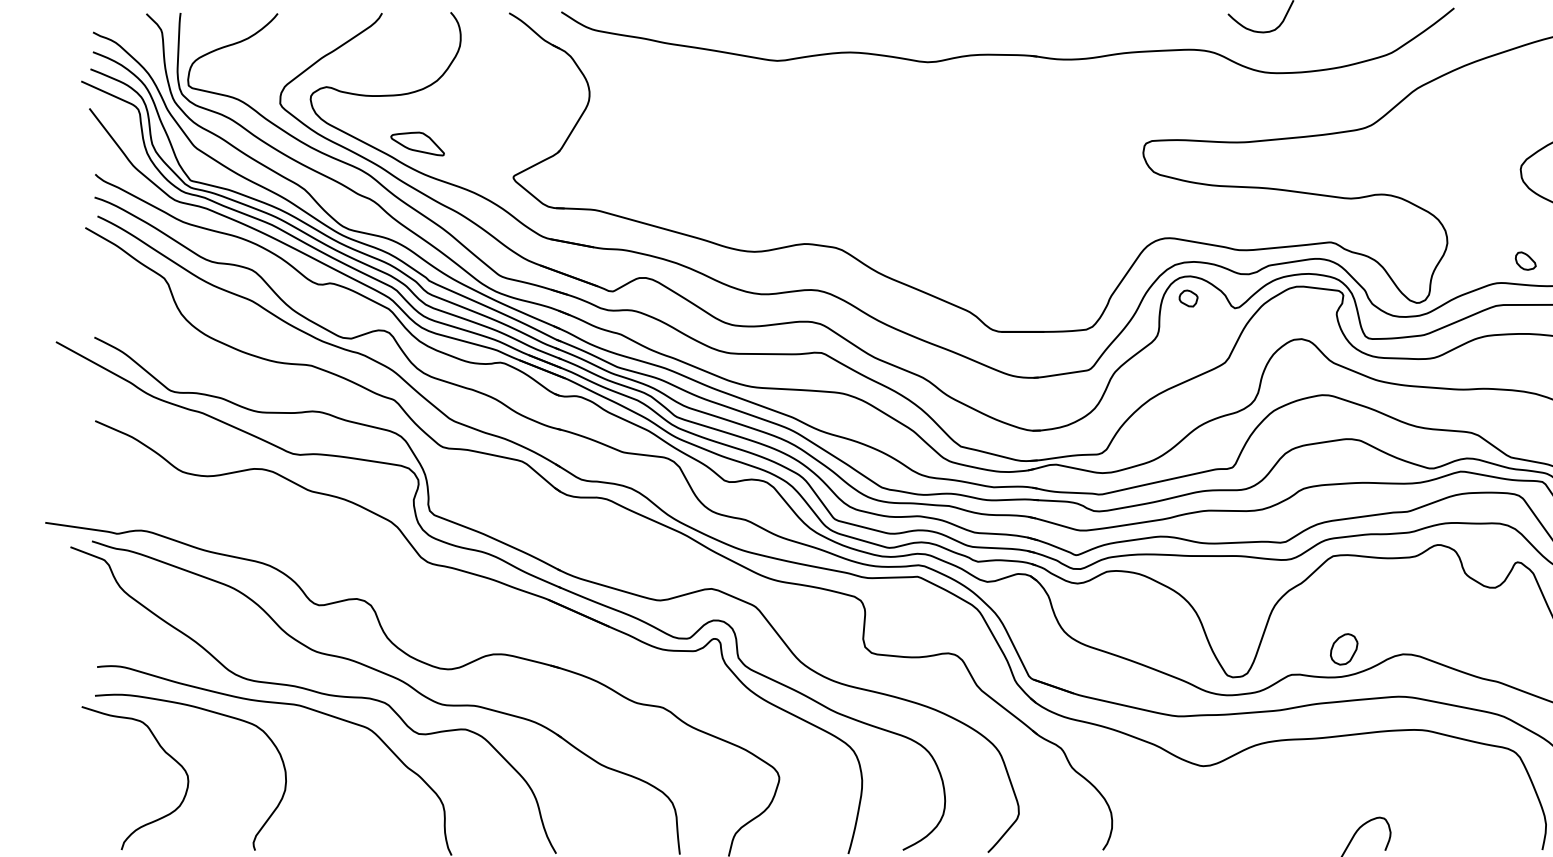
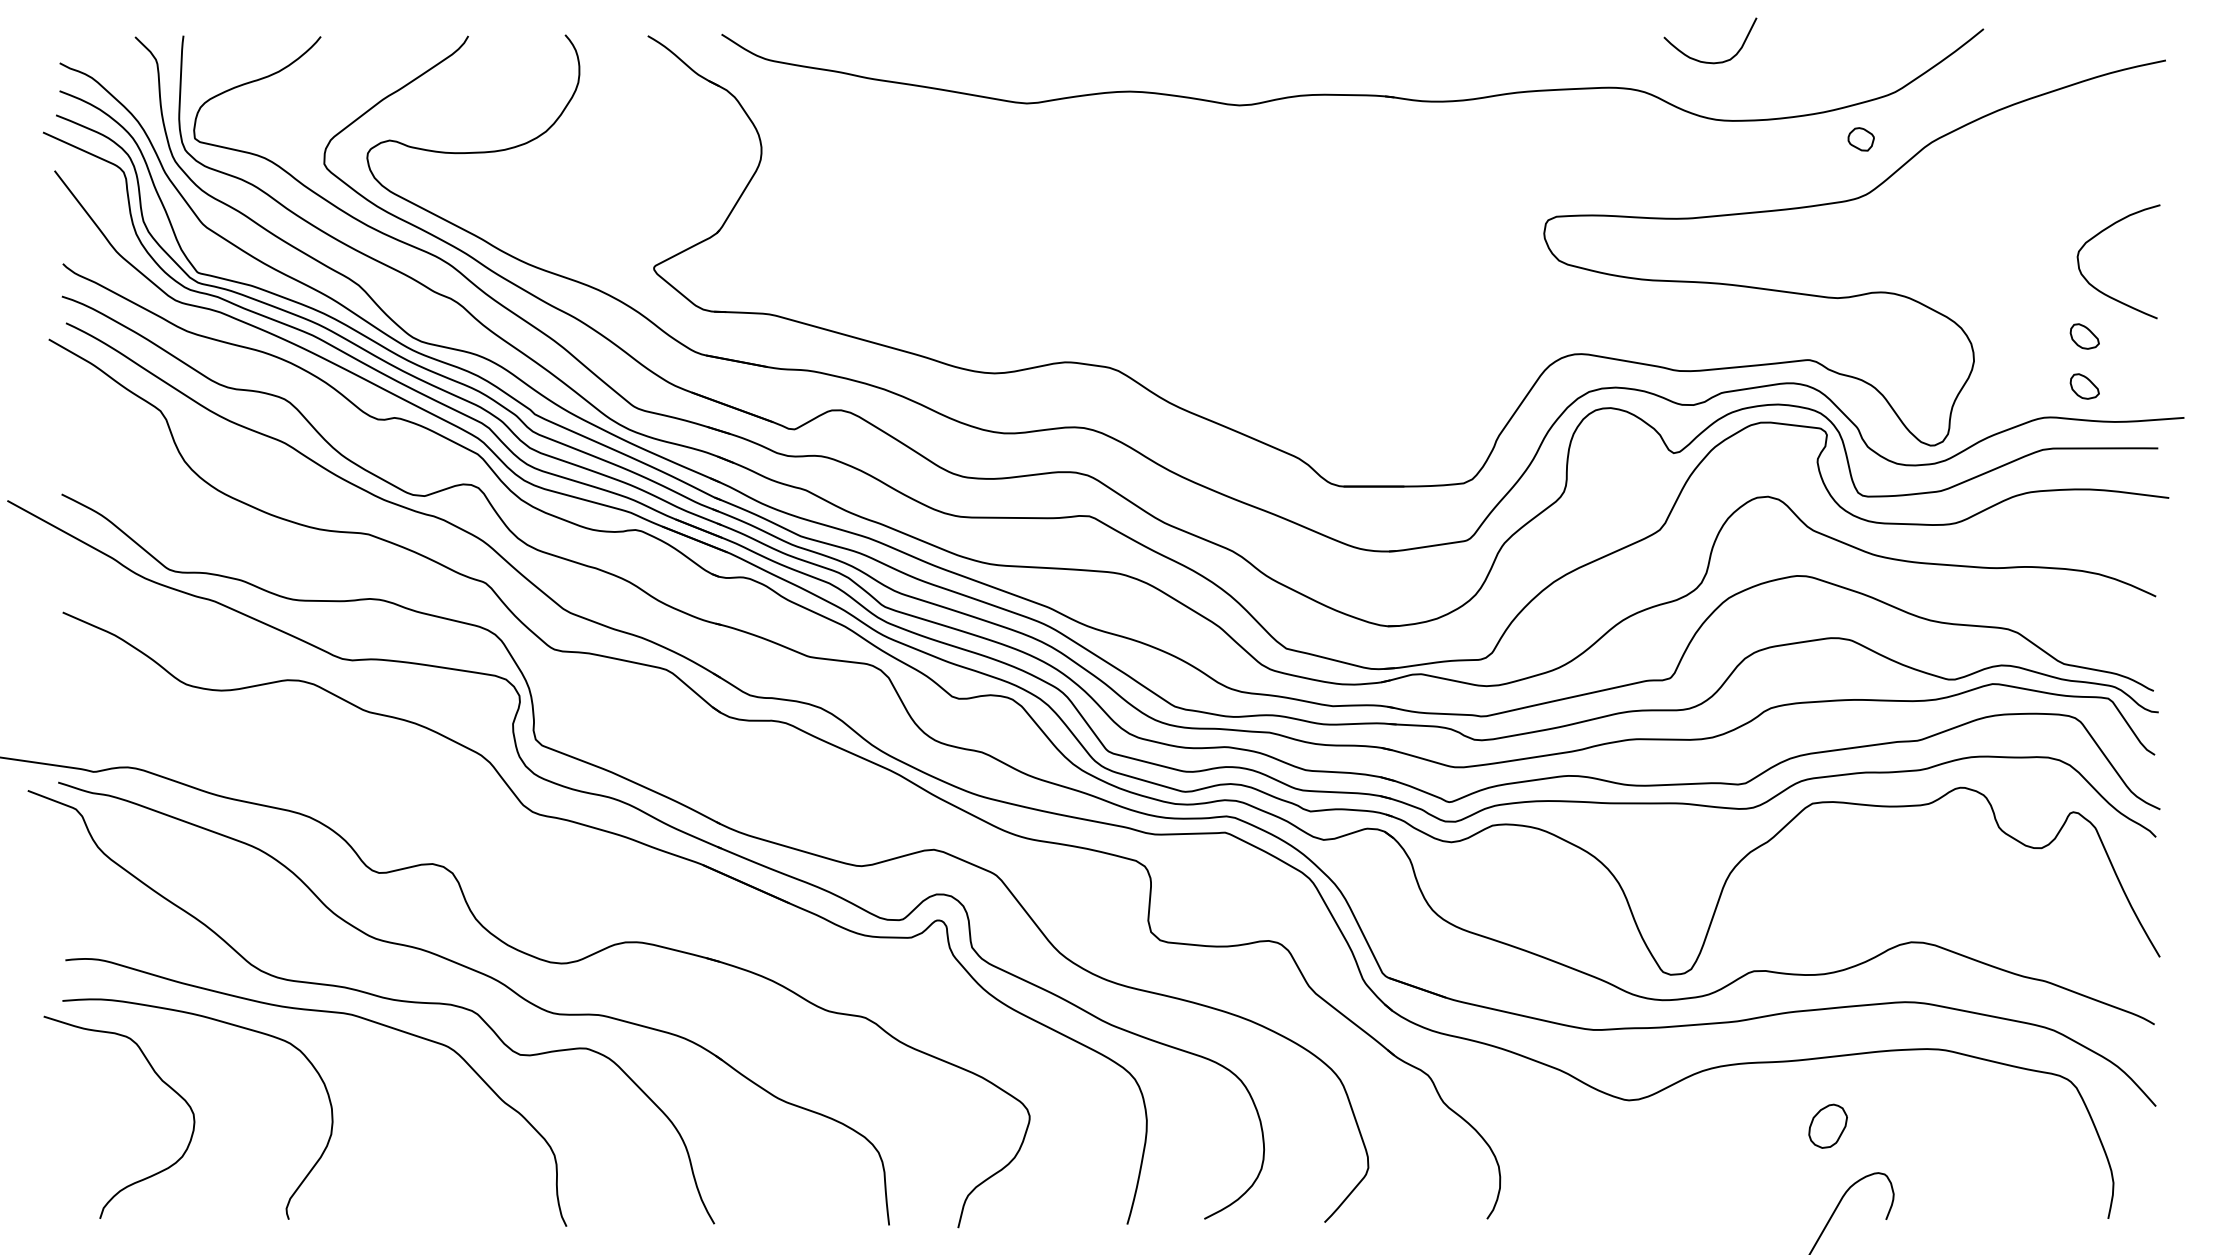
part: (417, 144) -> (518, 221), removed
part: (1525, 225) -> (2084, 336), added
part: (1188, 298) -> (1860, 139), moved
part: (1343, 648) -> (1827, 1125), moved

